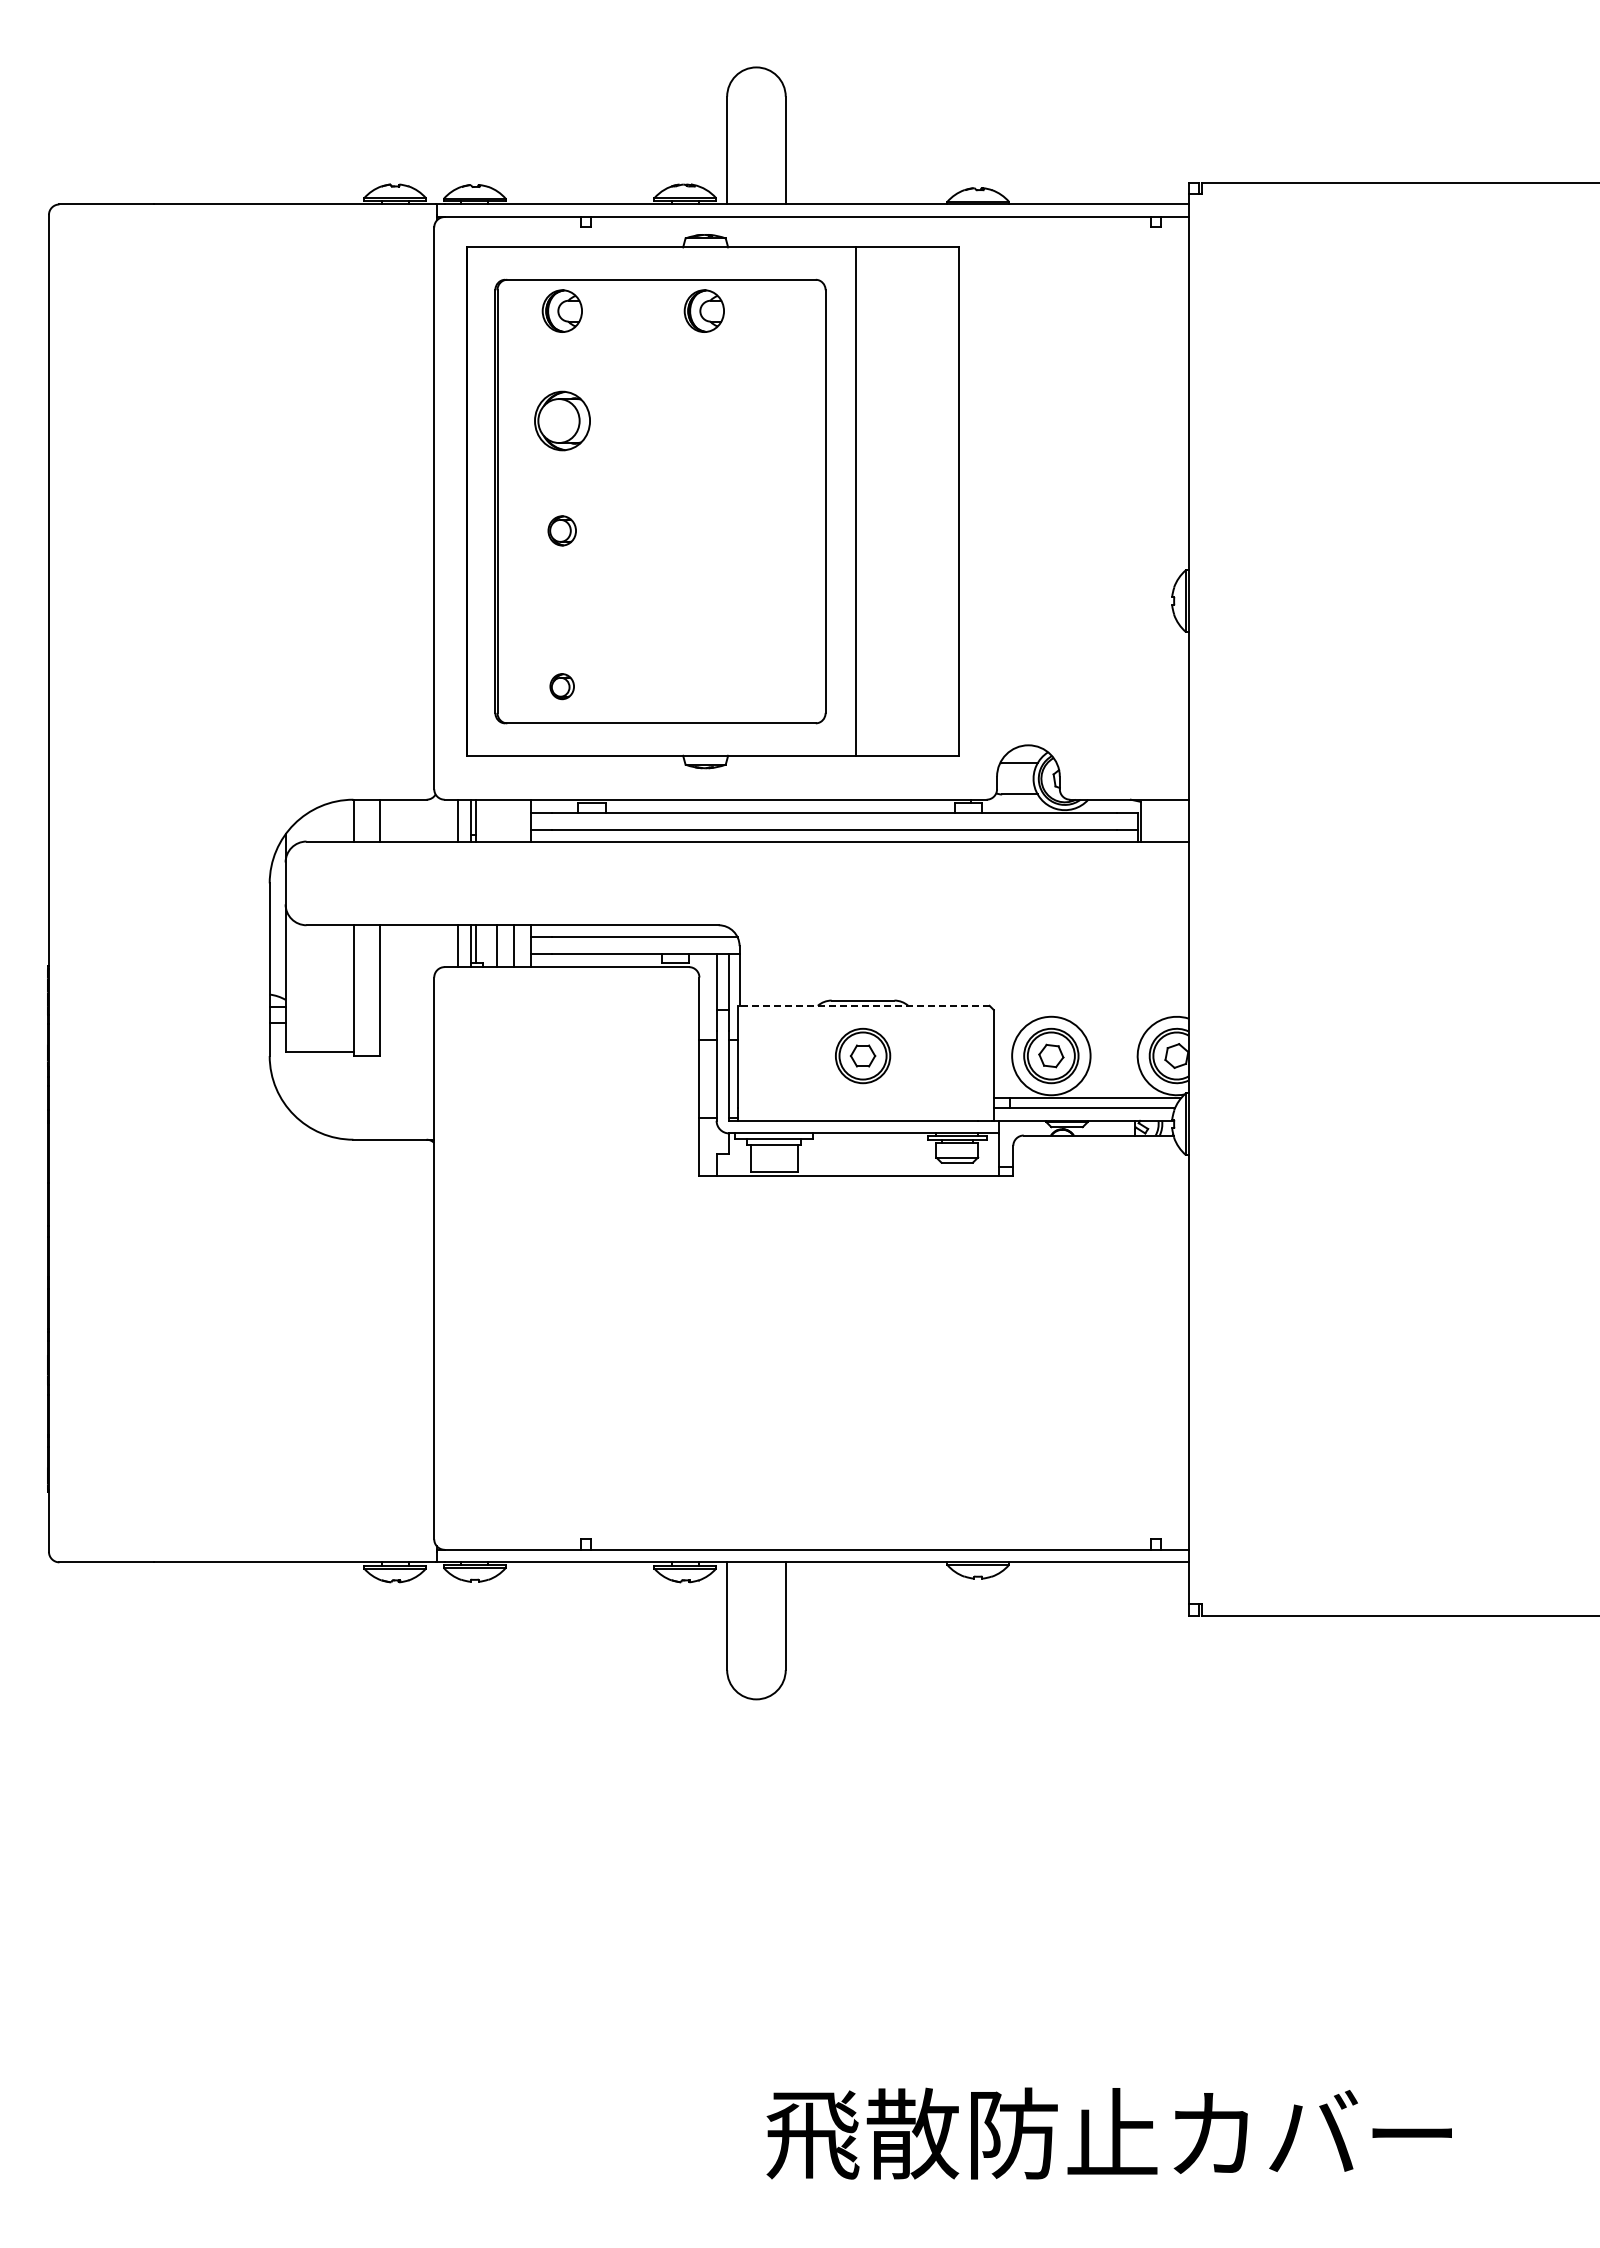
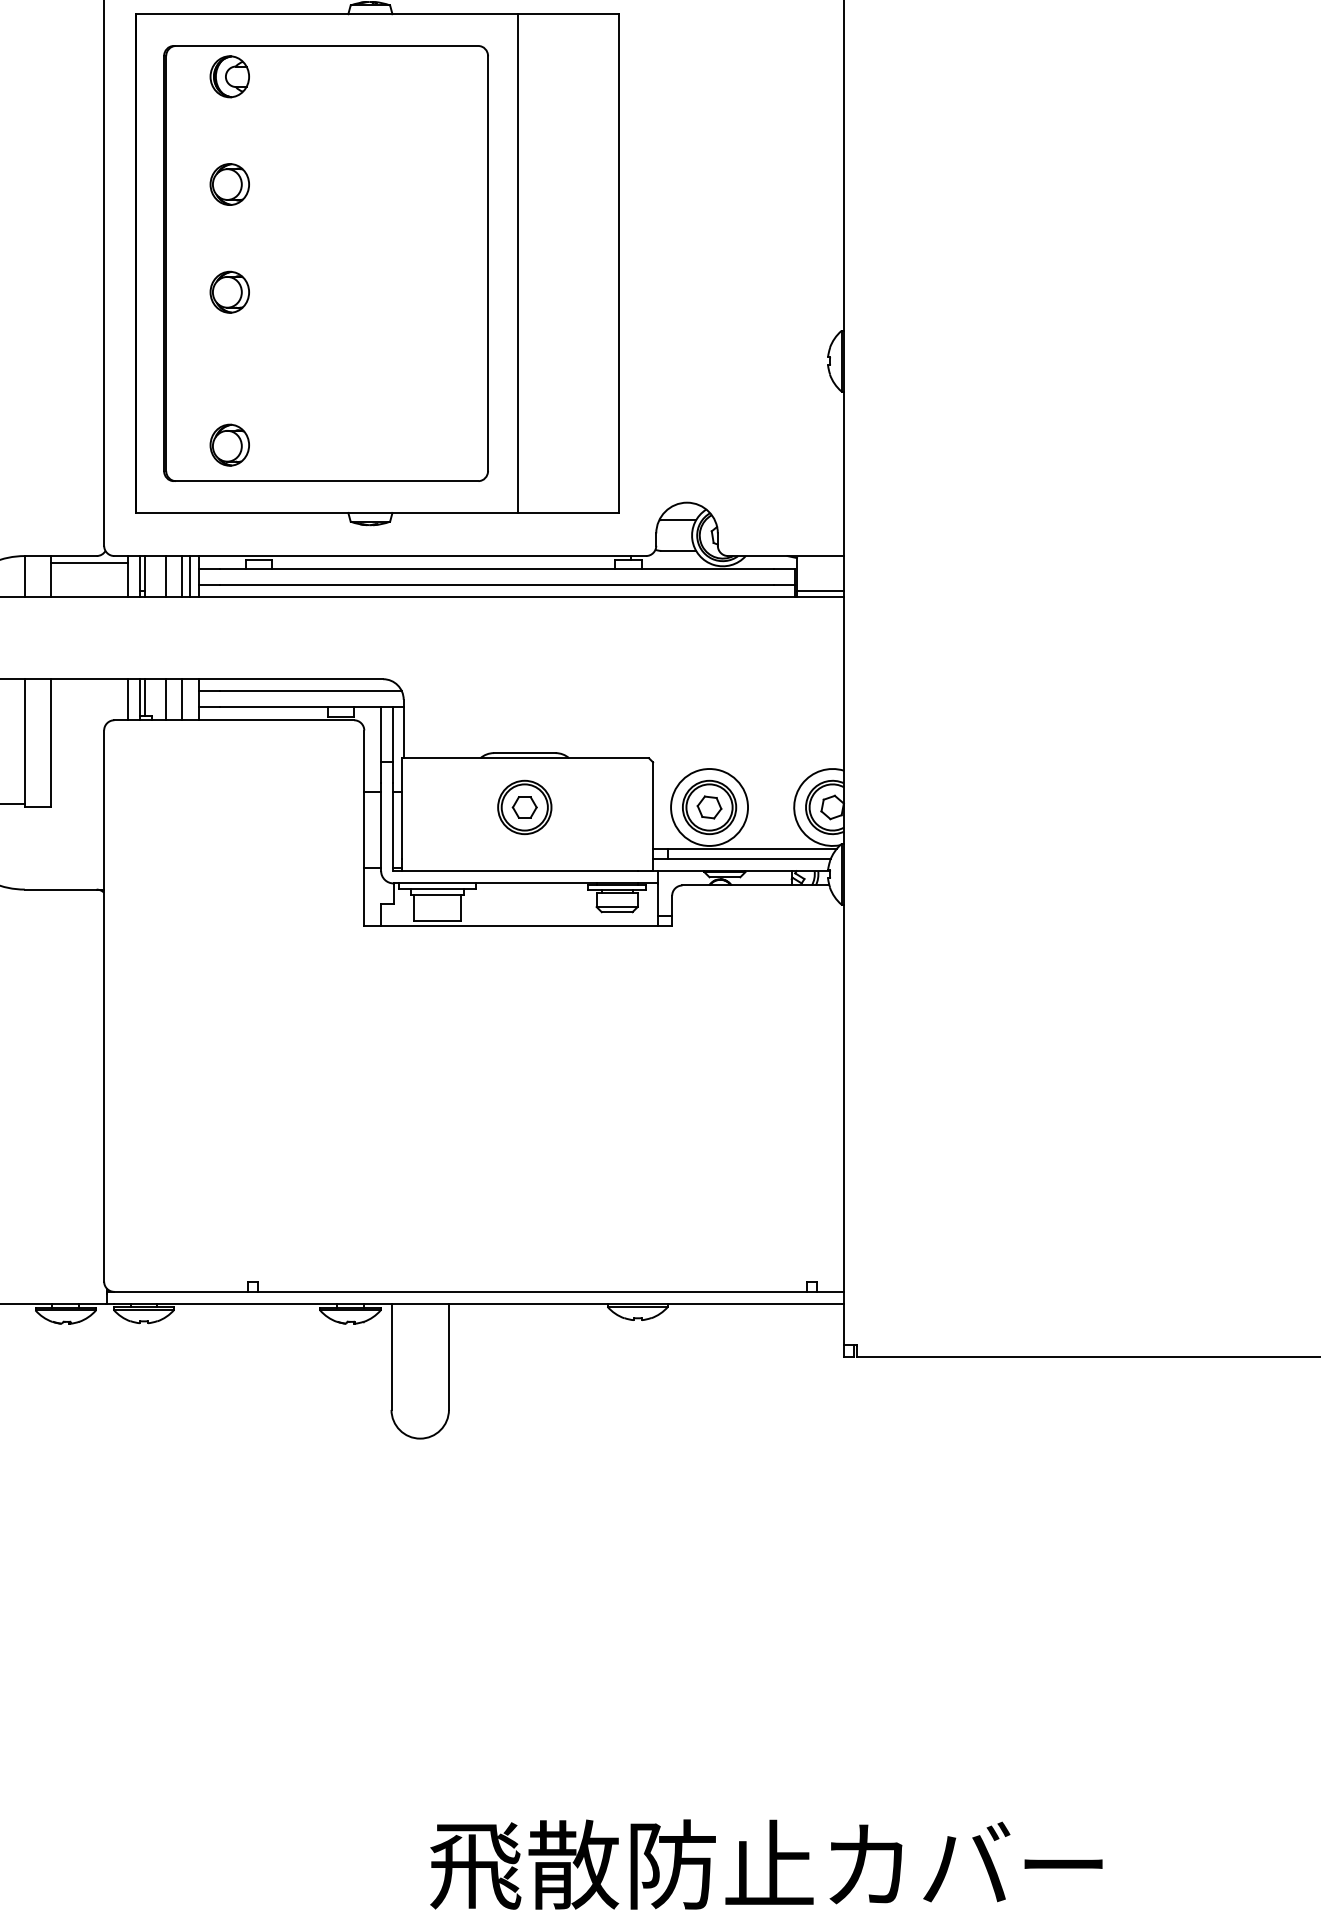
part: (703, 310) -> (368, 76), removed
part: (561, 420) -> (228, 184), size x0.71
part: (561, 530) -> (228, 291), size x1.43
part: (561, 686) -> (228, 444), size x1.67
line: (418, 807) -> (88, 563), added
line: (497, 820) -> (166, 576), added
line: (513, 820) -> (181, 576), added
line: (521, 820) -> (189, 576), added
line: (1164, 835) -> (820, 591), added
line: (863, 1005) -> (525, 757), dashed -> solid

